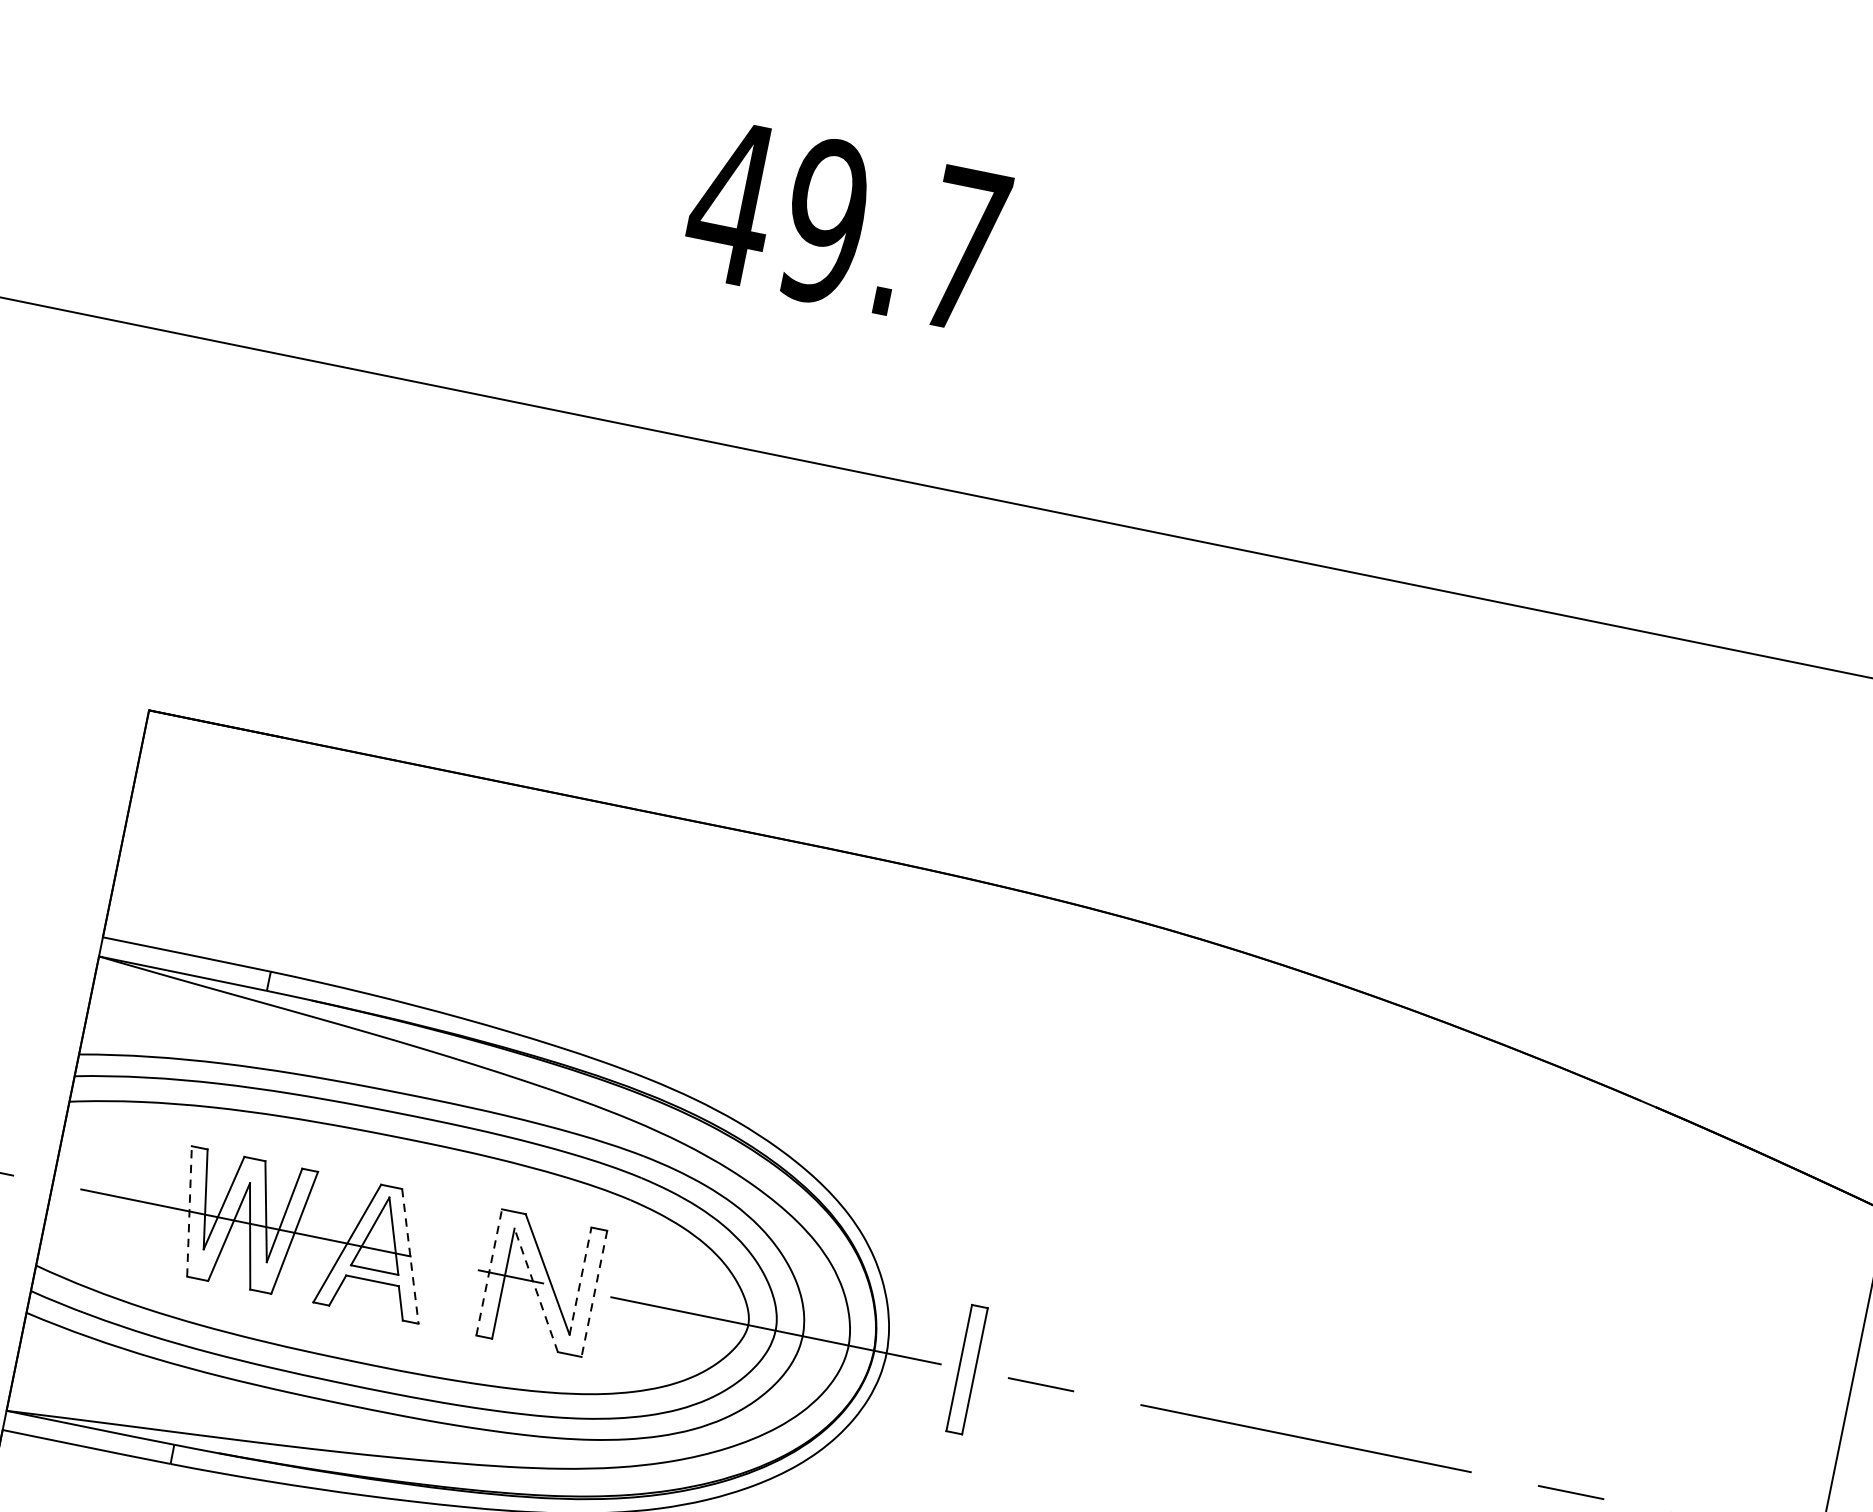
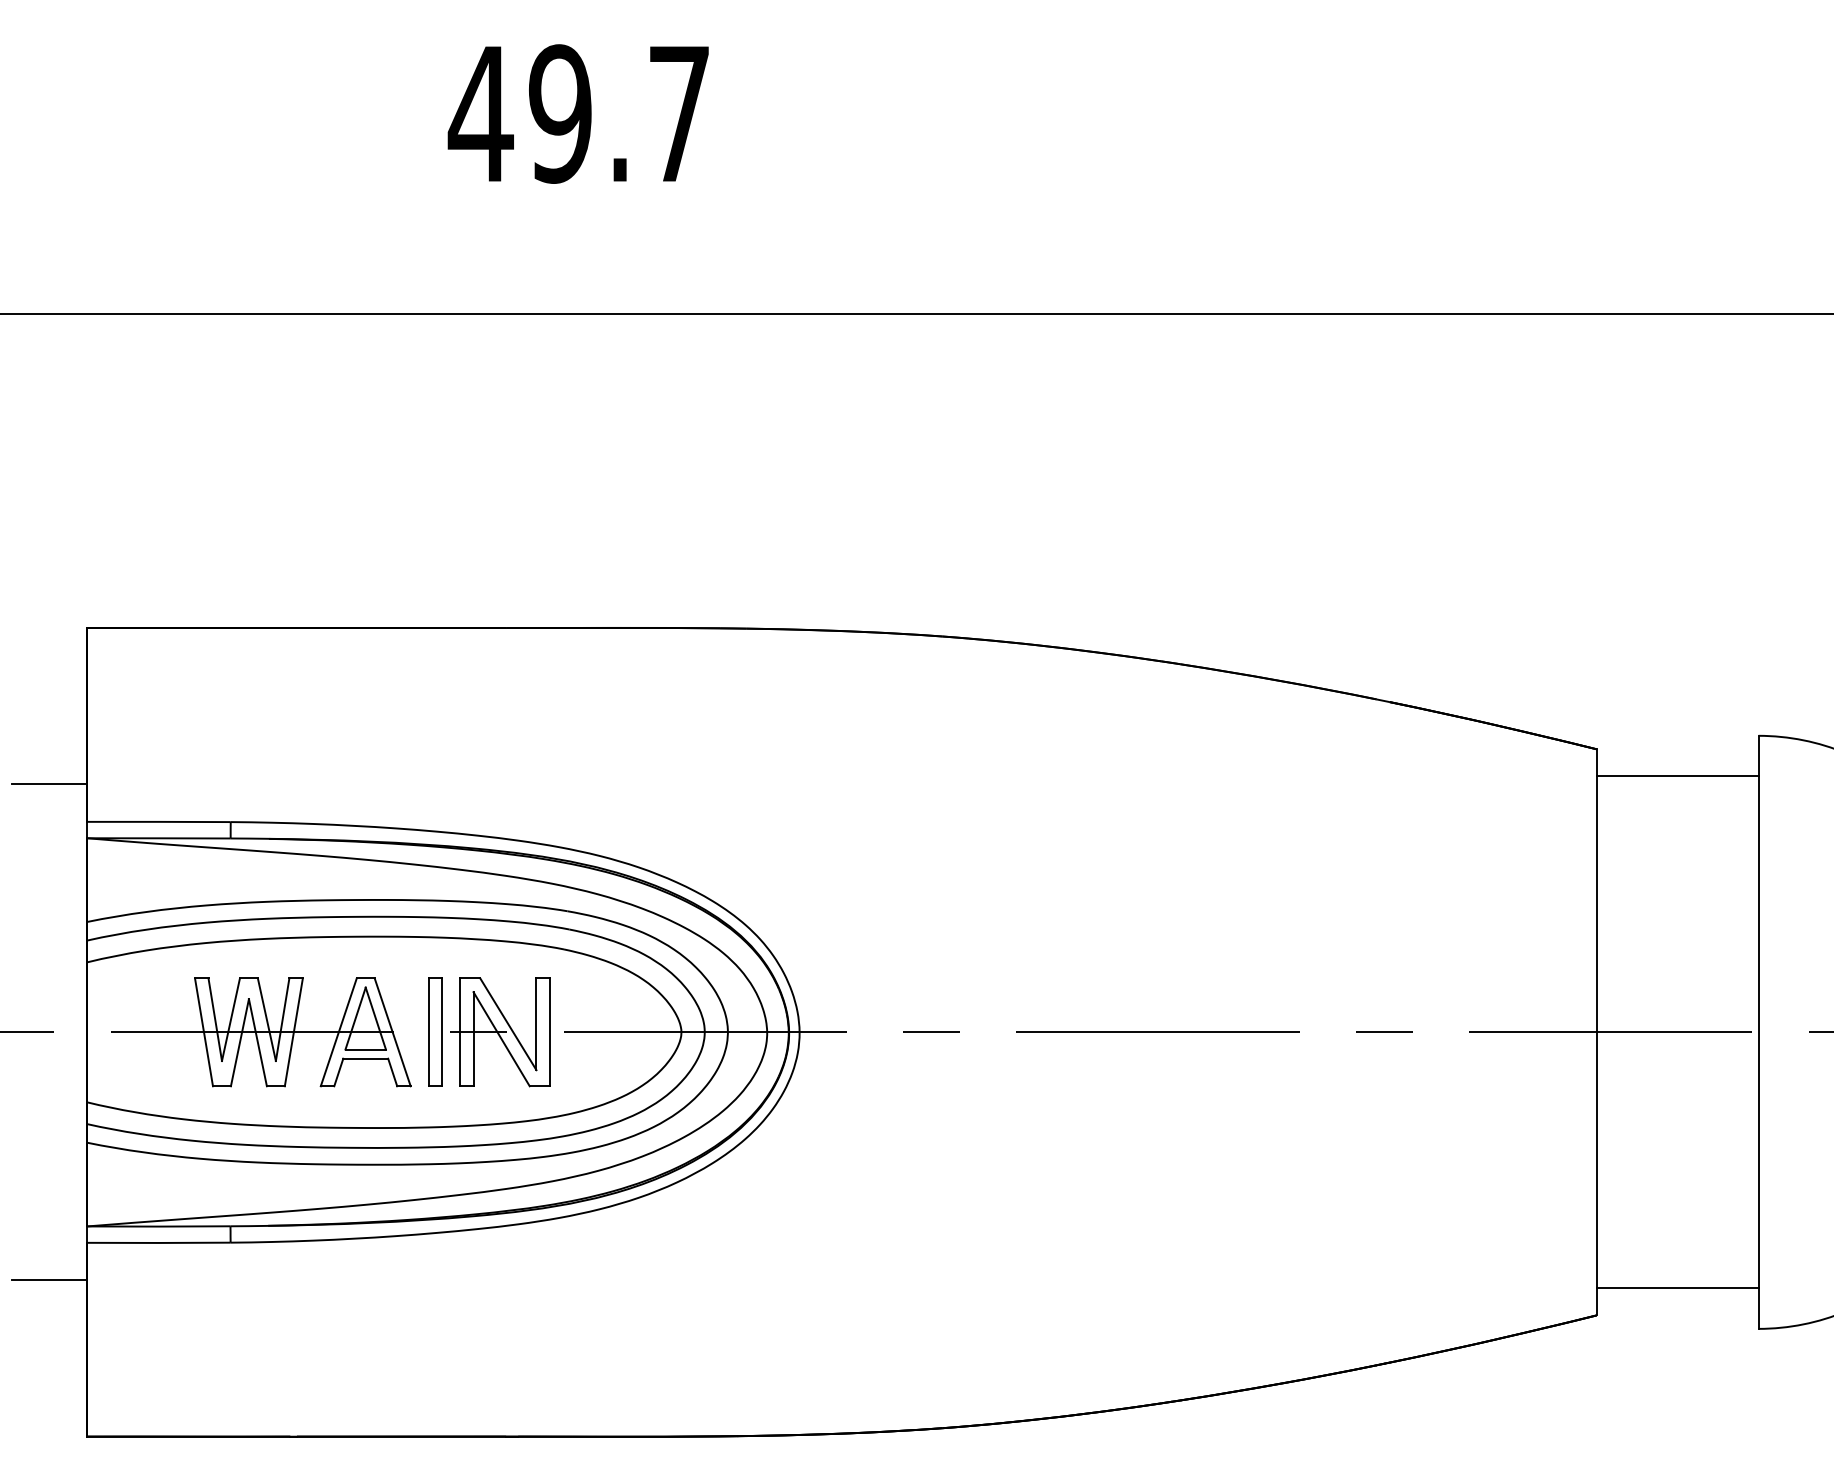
line: (67, 884) -> (49, 784), added
line: (190, 1211) -> (204, 1032), dashed -> solid
line: (410, 1256) -> (392, 1032), dashed -> solid
line: (489, 1272) -> (460, 1032), dashed -> solid
line: (580, 1281) -> (536, 1024), dashed -> solid
line: (535, 1290) -> (501, 1039), dashed -> solid
line: (593, 1293) -> (549, 1032), dashed -> solid
part: (967, 1368) -> (435, 1031), moved

